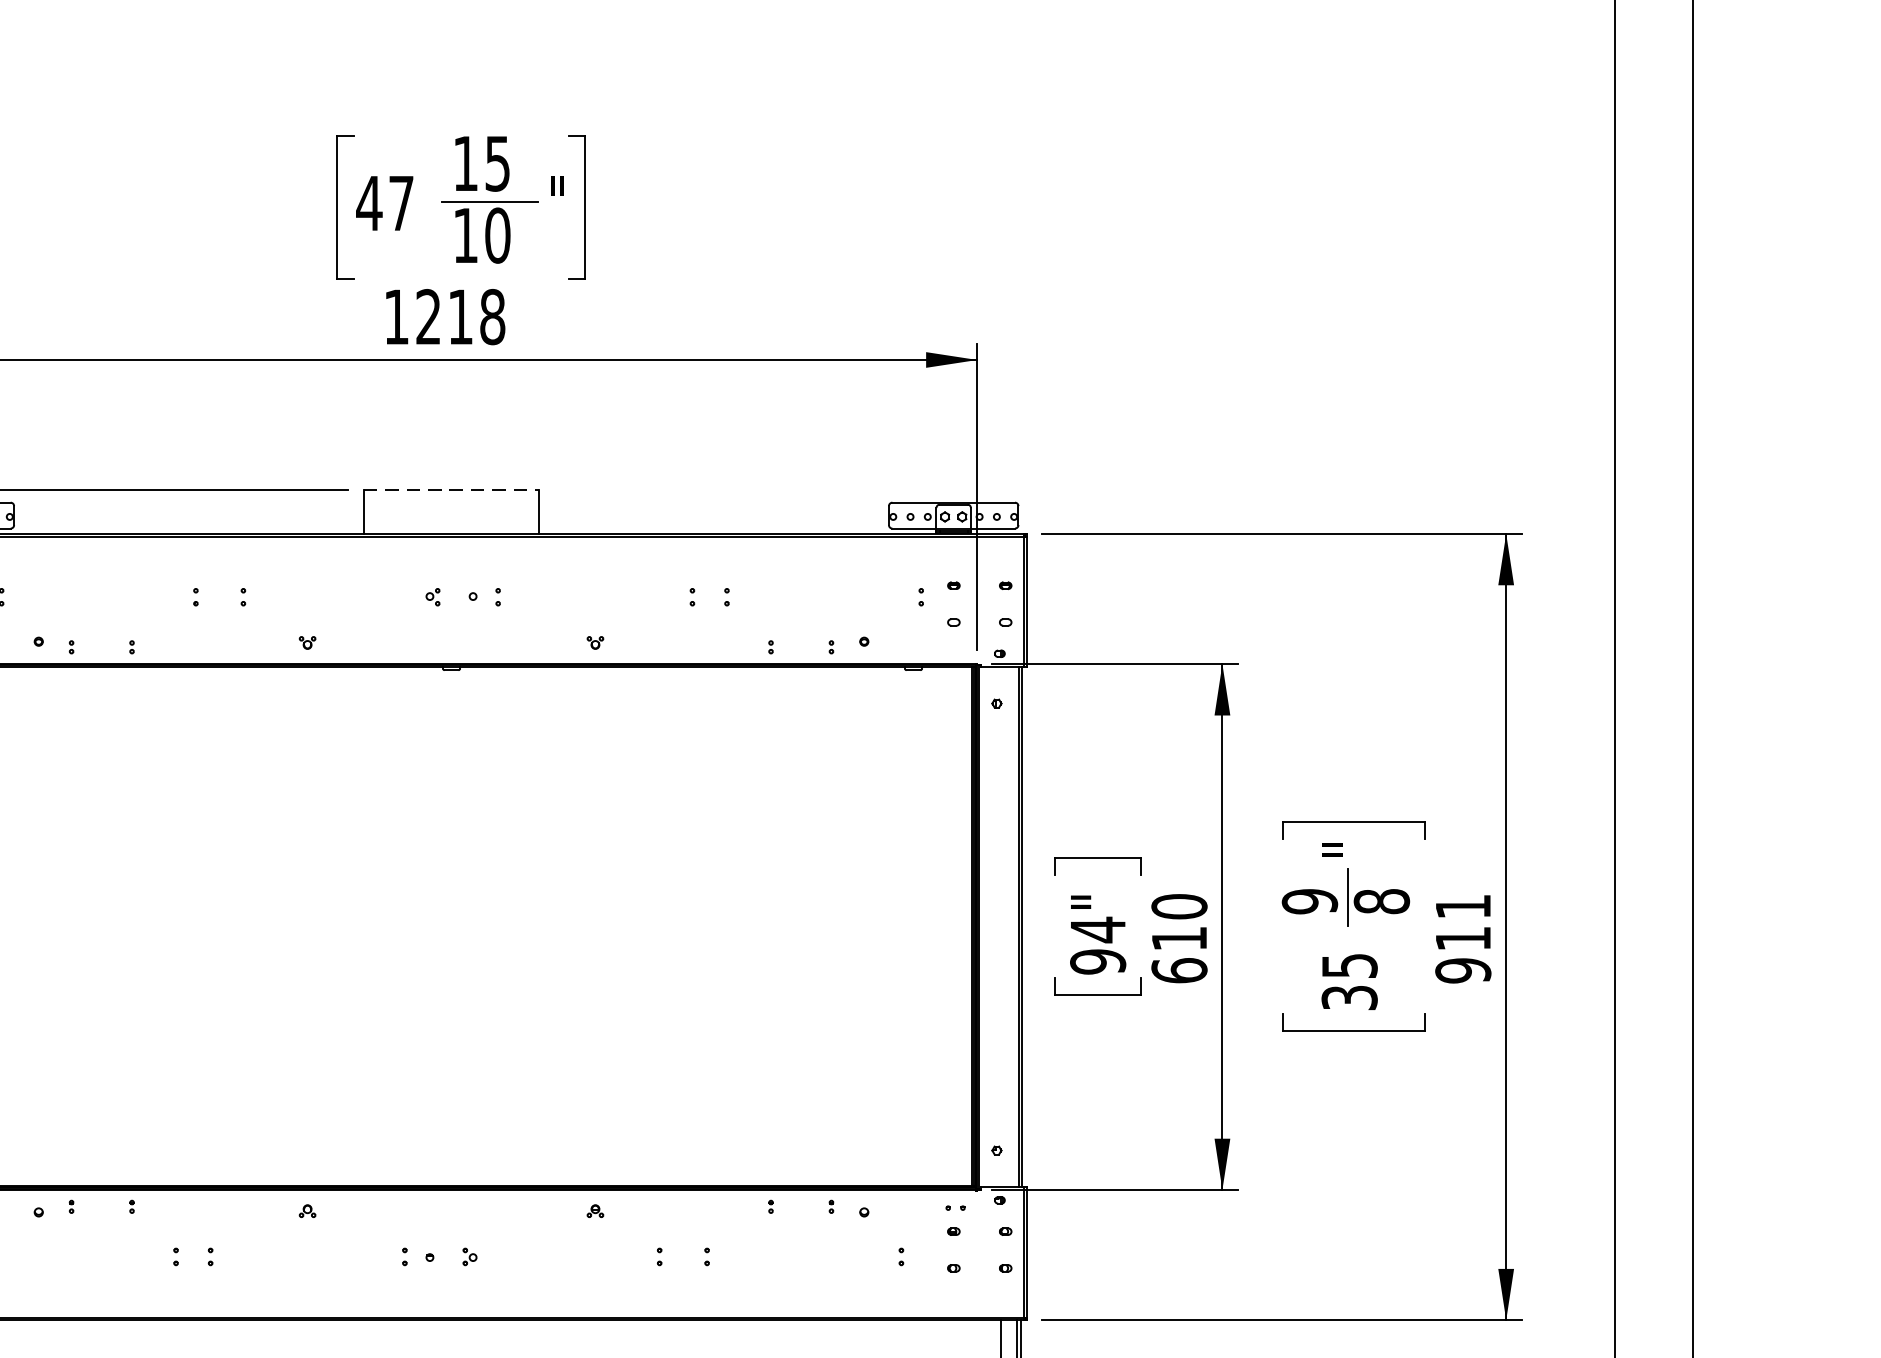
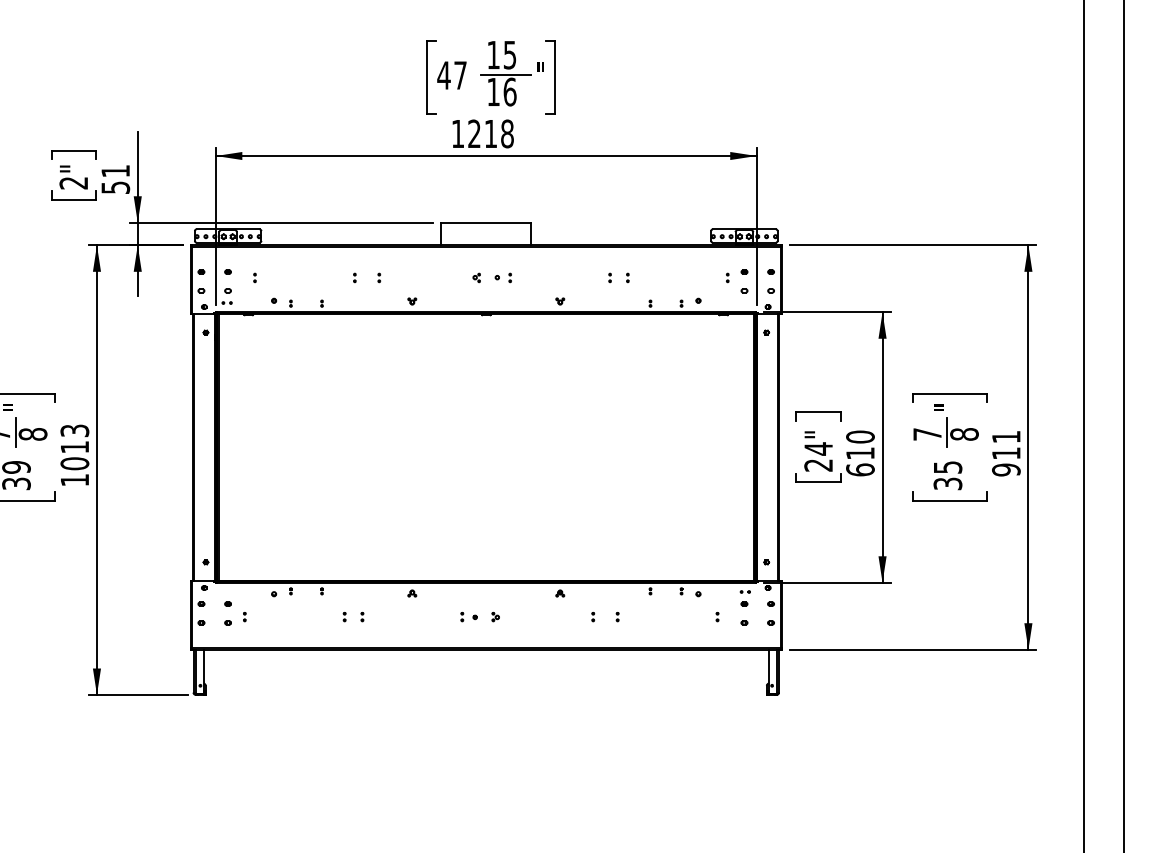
text: (496, 234) -> (509, 91), 10 -> 16
line: (451, 489) -> (486, 222), dashed -> solid
text: (1309, 901) -> (927, 434), 9 -> 7
text: (1097, 962) -> (818, 465), 94" -> 24"

